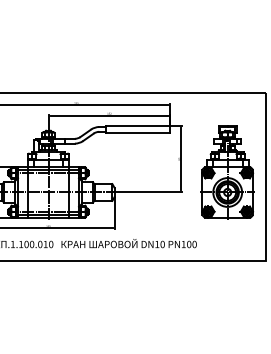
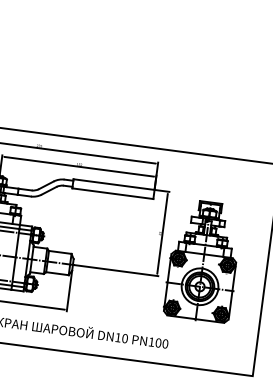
part: (227, 172) -> (203, 261), moved

